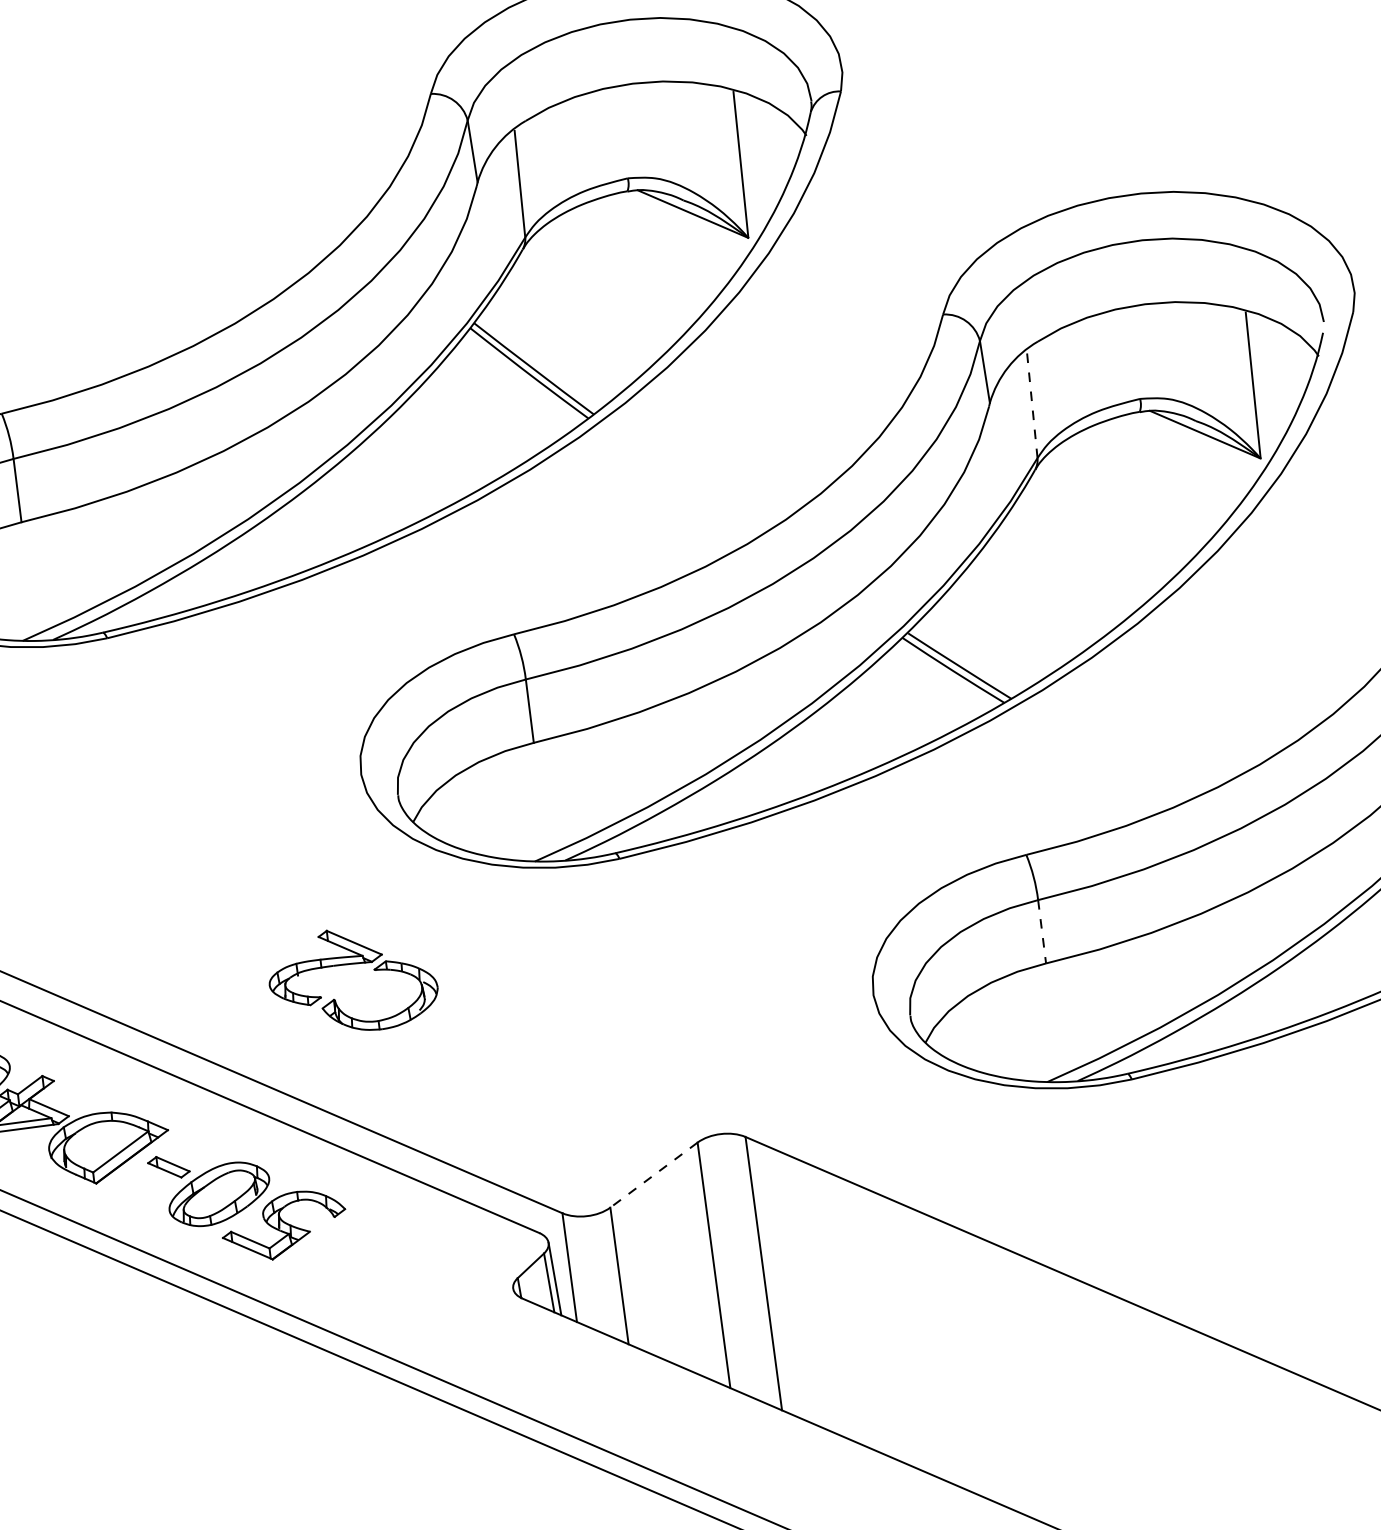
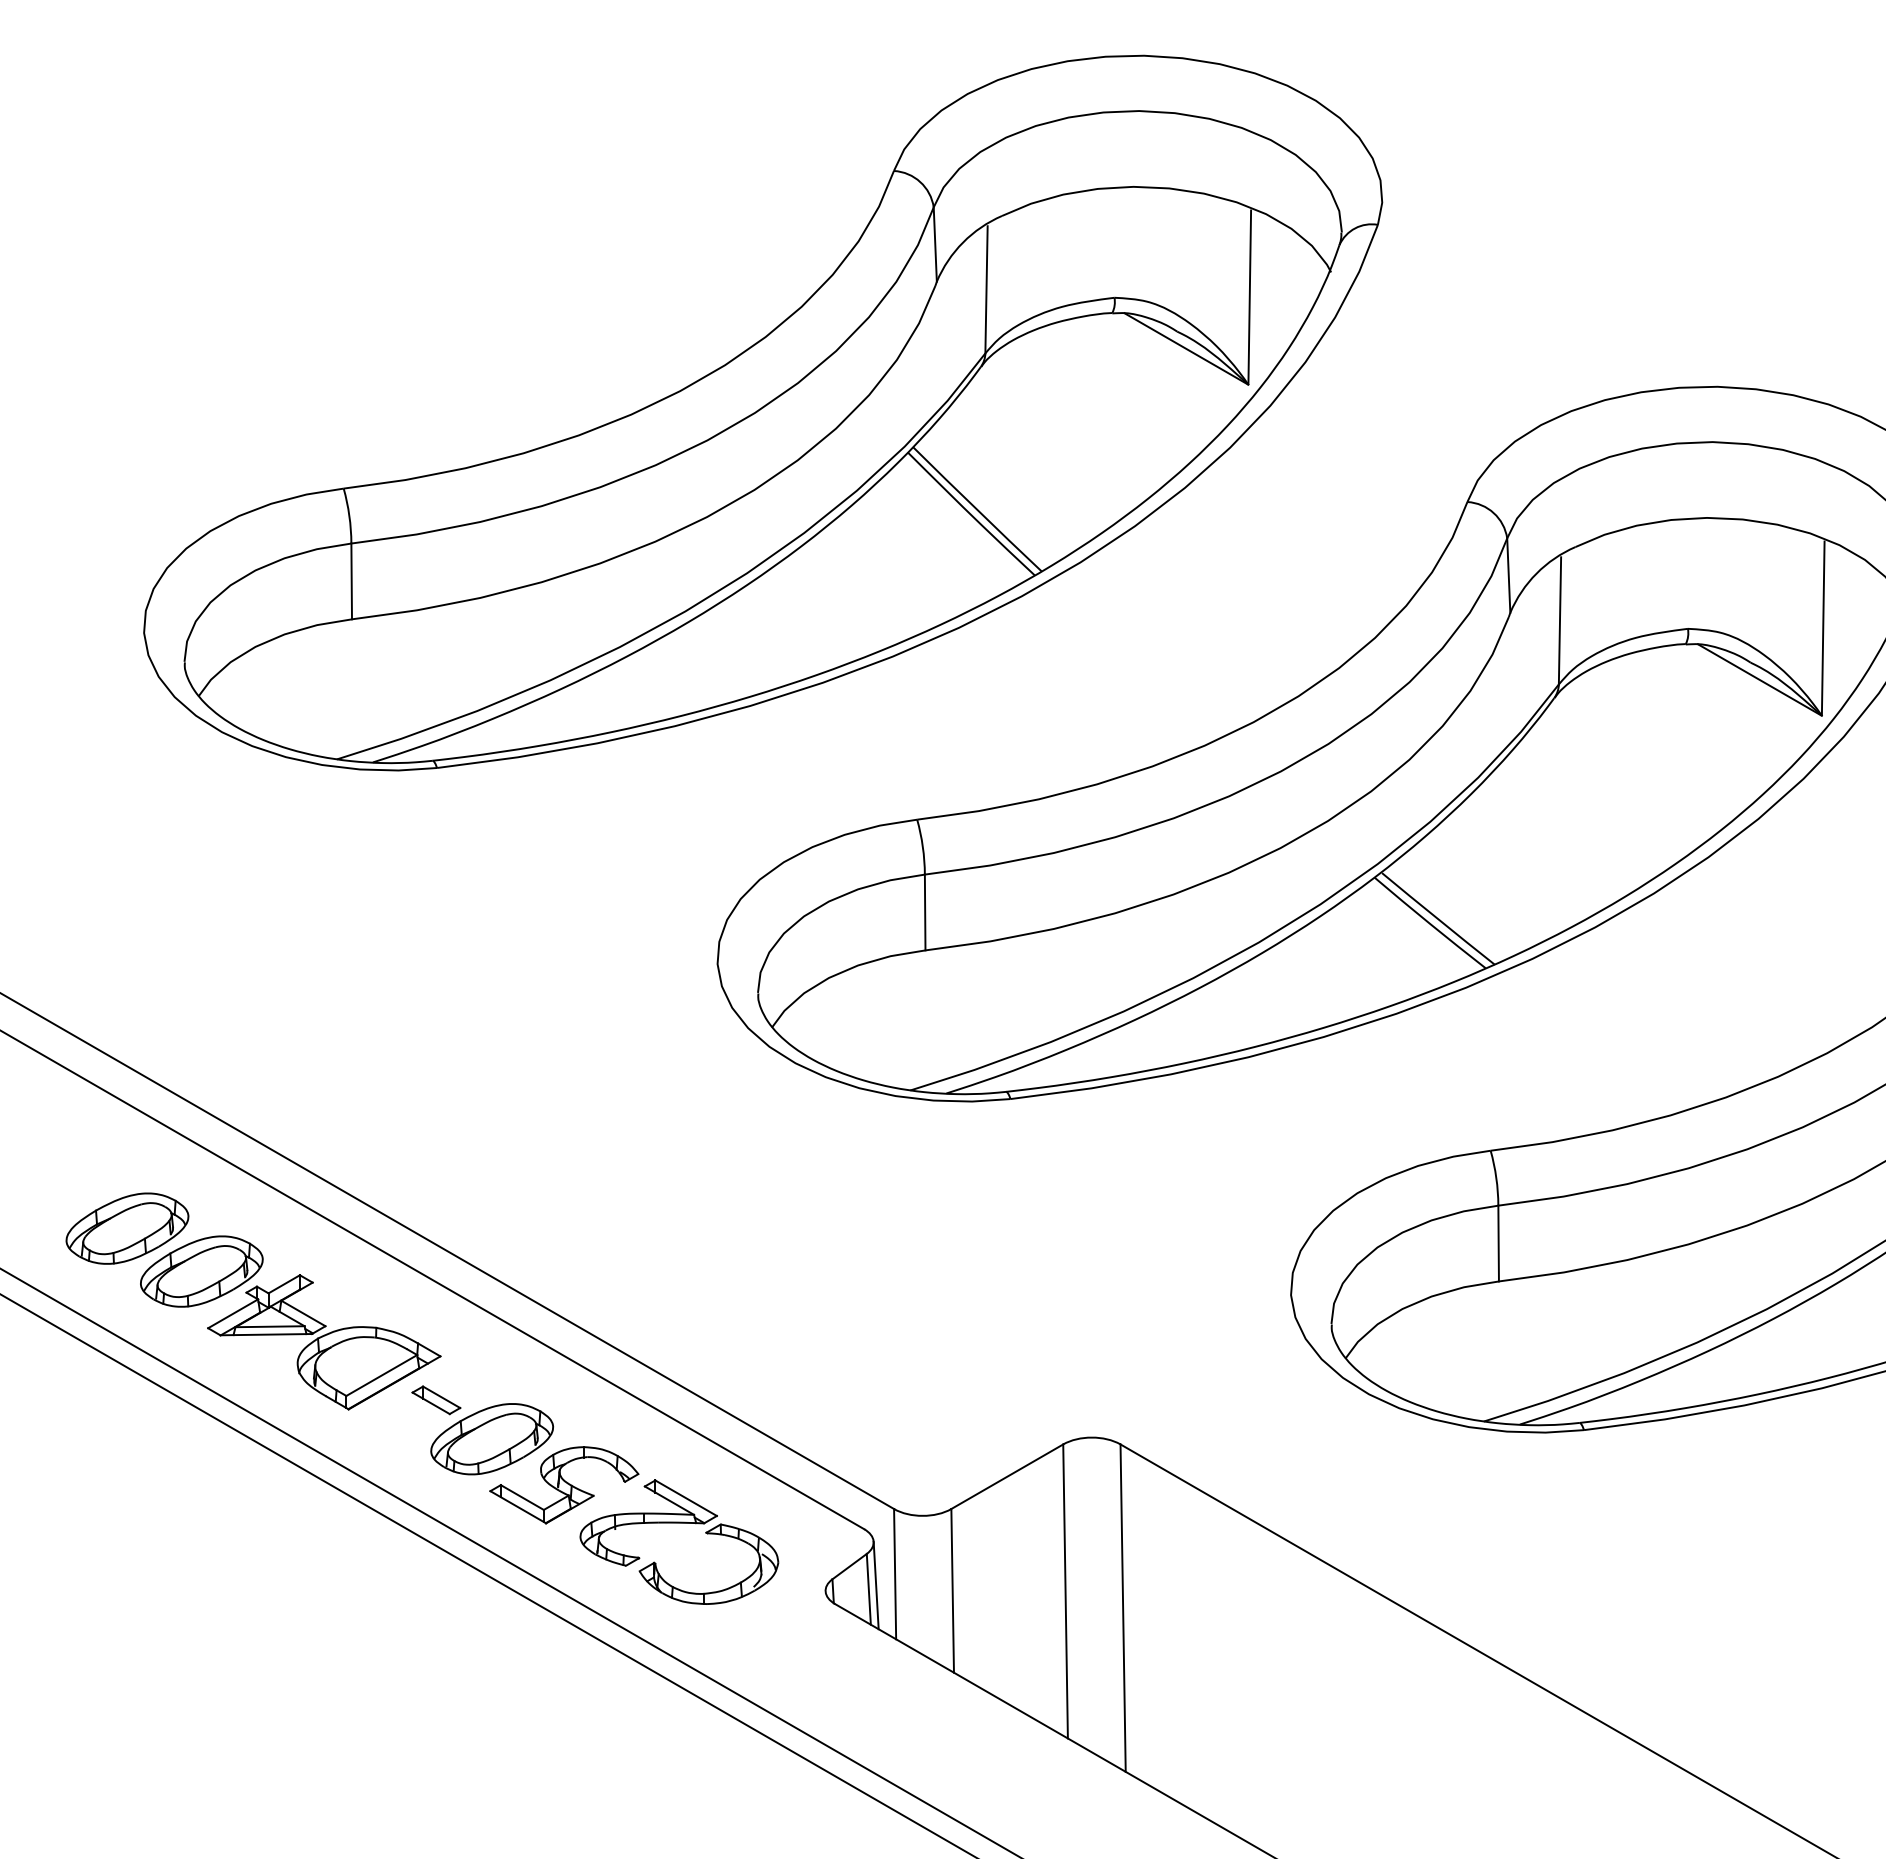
line: (1031, 404) -> (1559, 620), dashed -> solid
line: (1041, 931) -> (1498, 1243), dashed -> solid
part: (351, 964) -> (679, 1523), moved
line: (654, 1174) -> (1007, 1476), dashed -> solid

